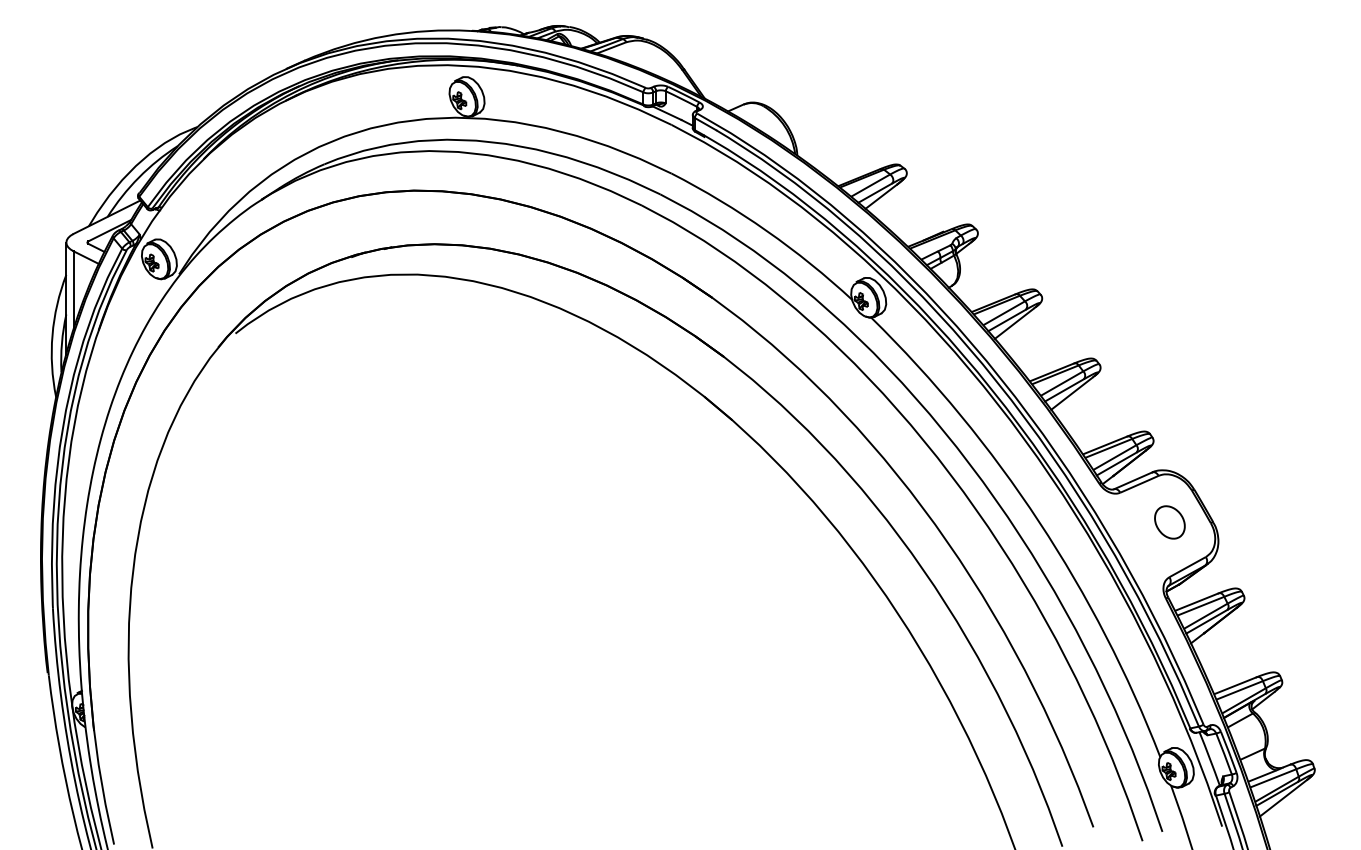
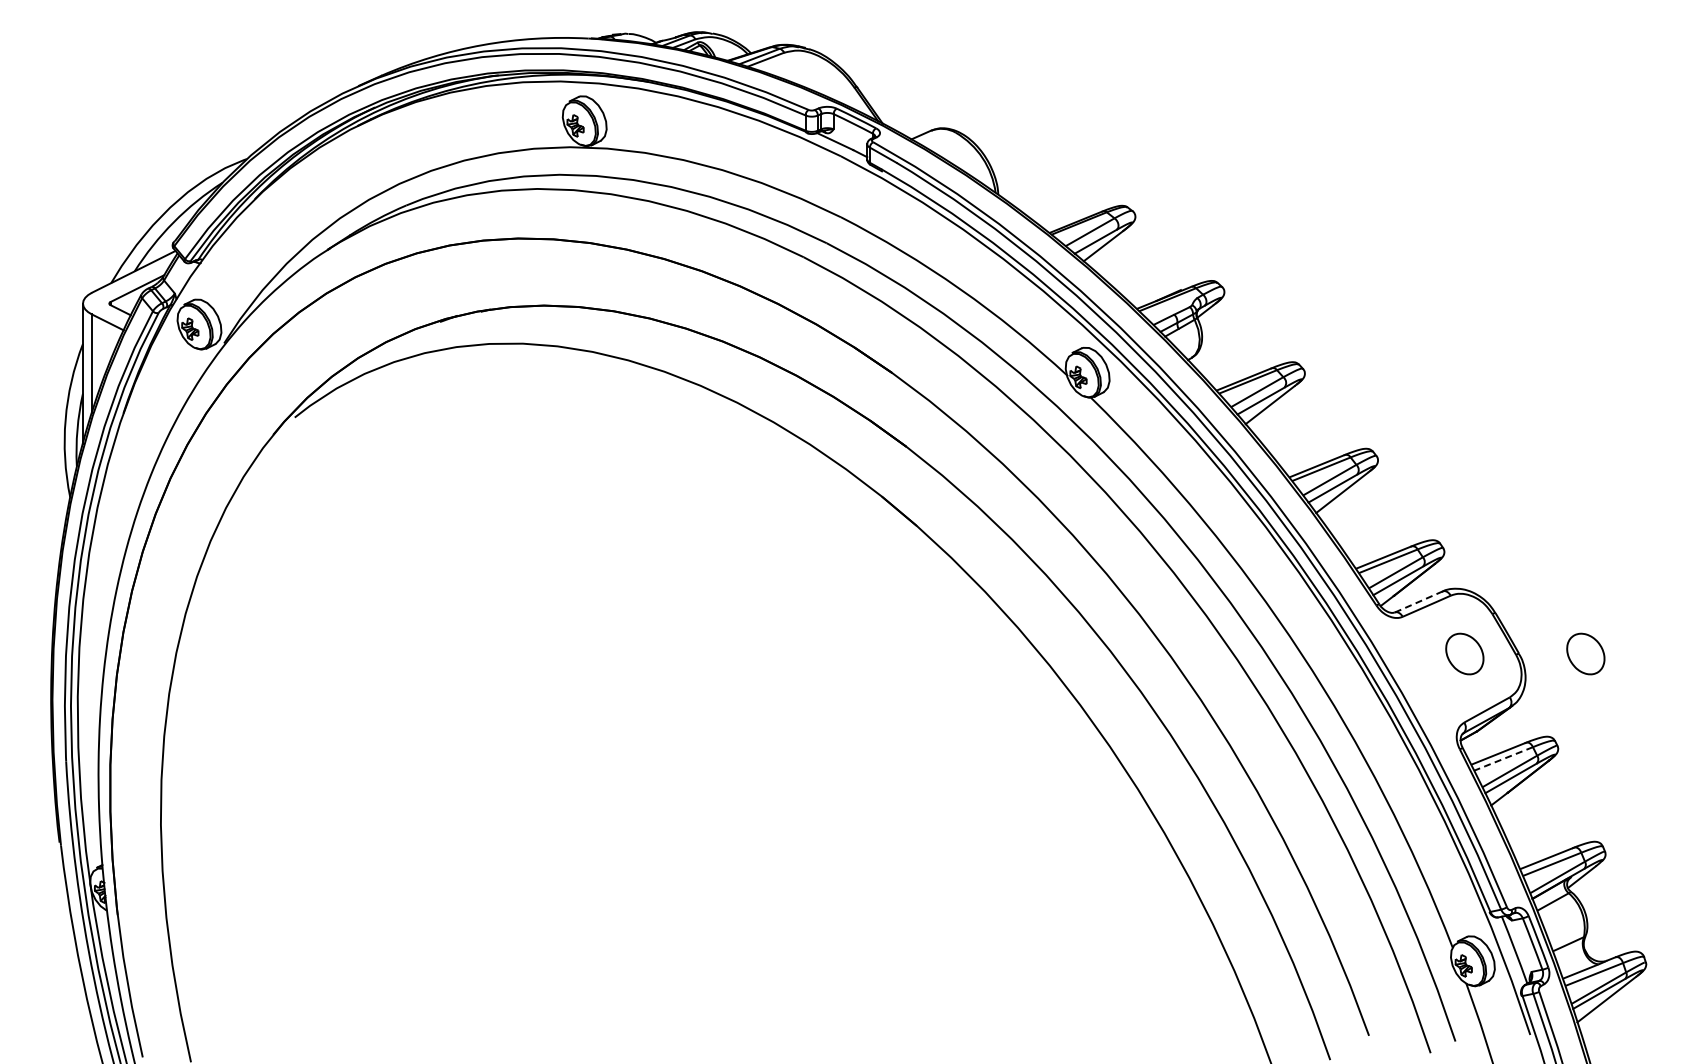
line: (1132, 481) -> (1418, 602), solid -> dashed
part: (1266, 522) -> (1585, 653), added
line: (1200, 606) -> (1503, 759), solid -> dashed

